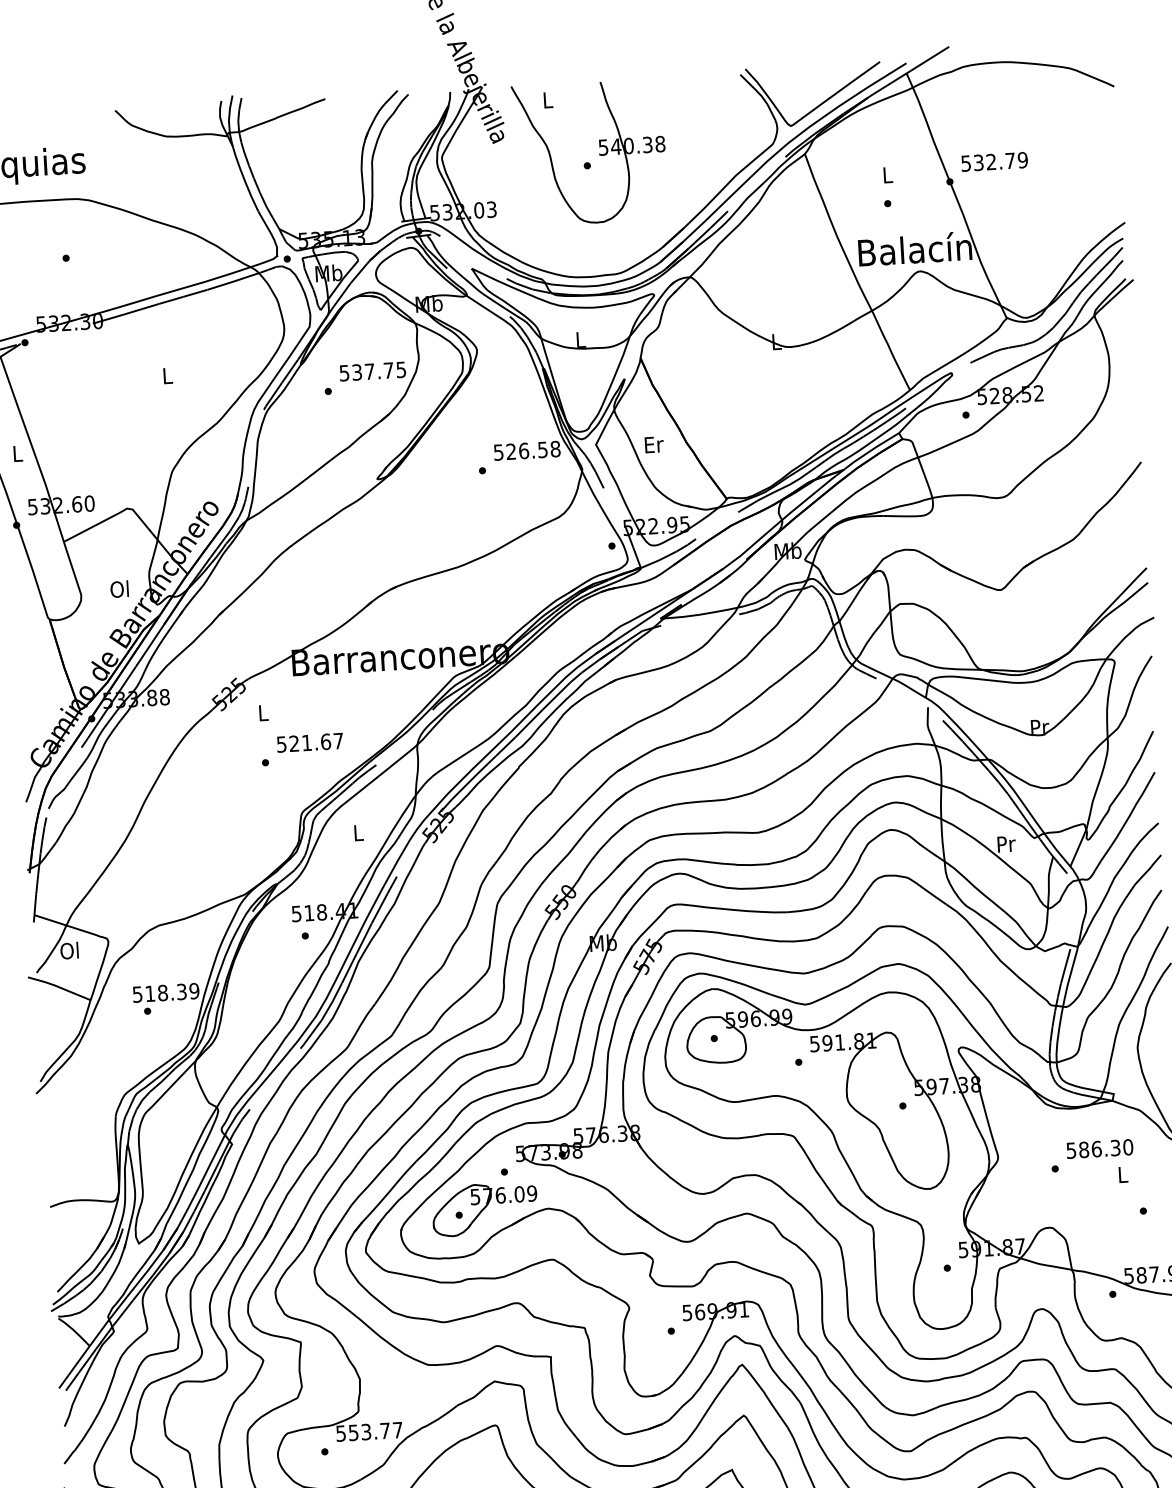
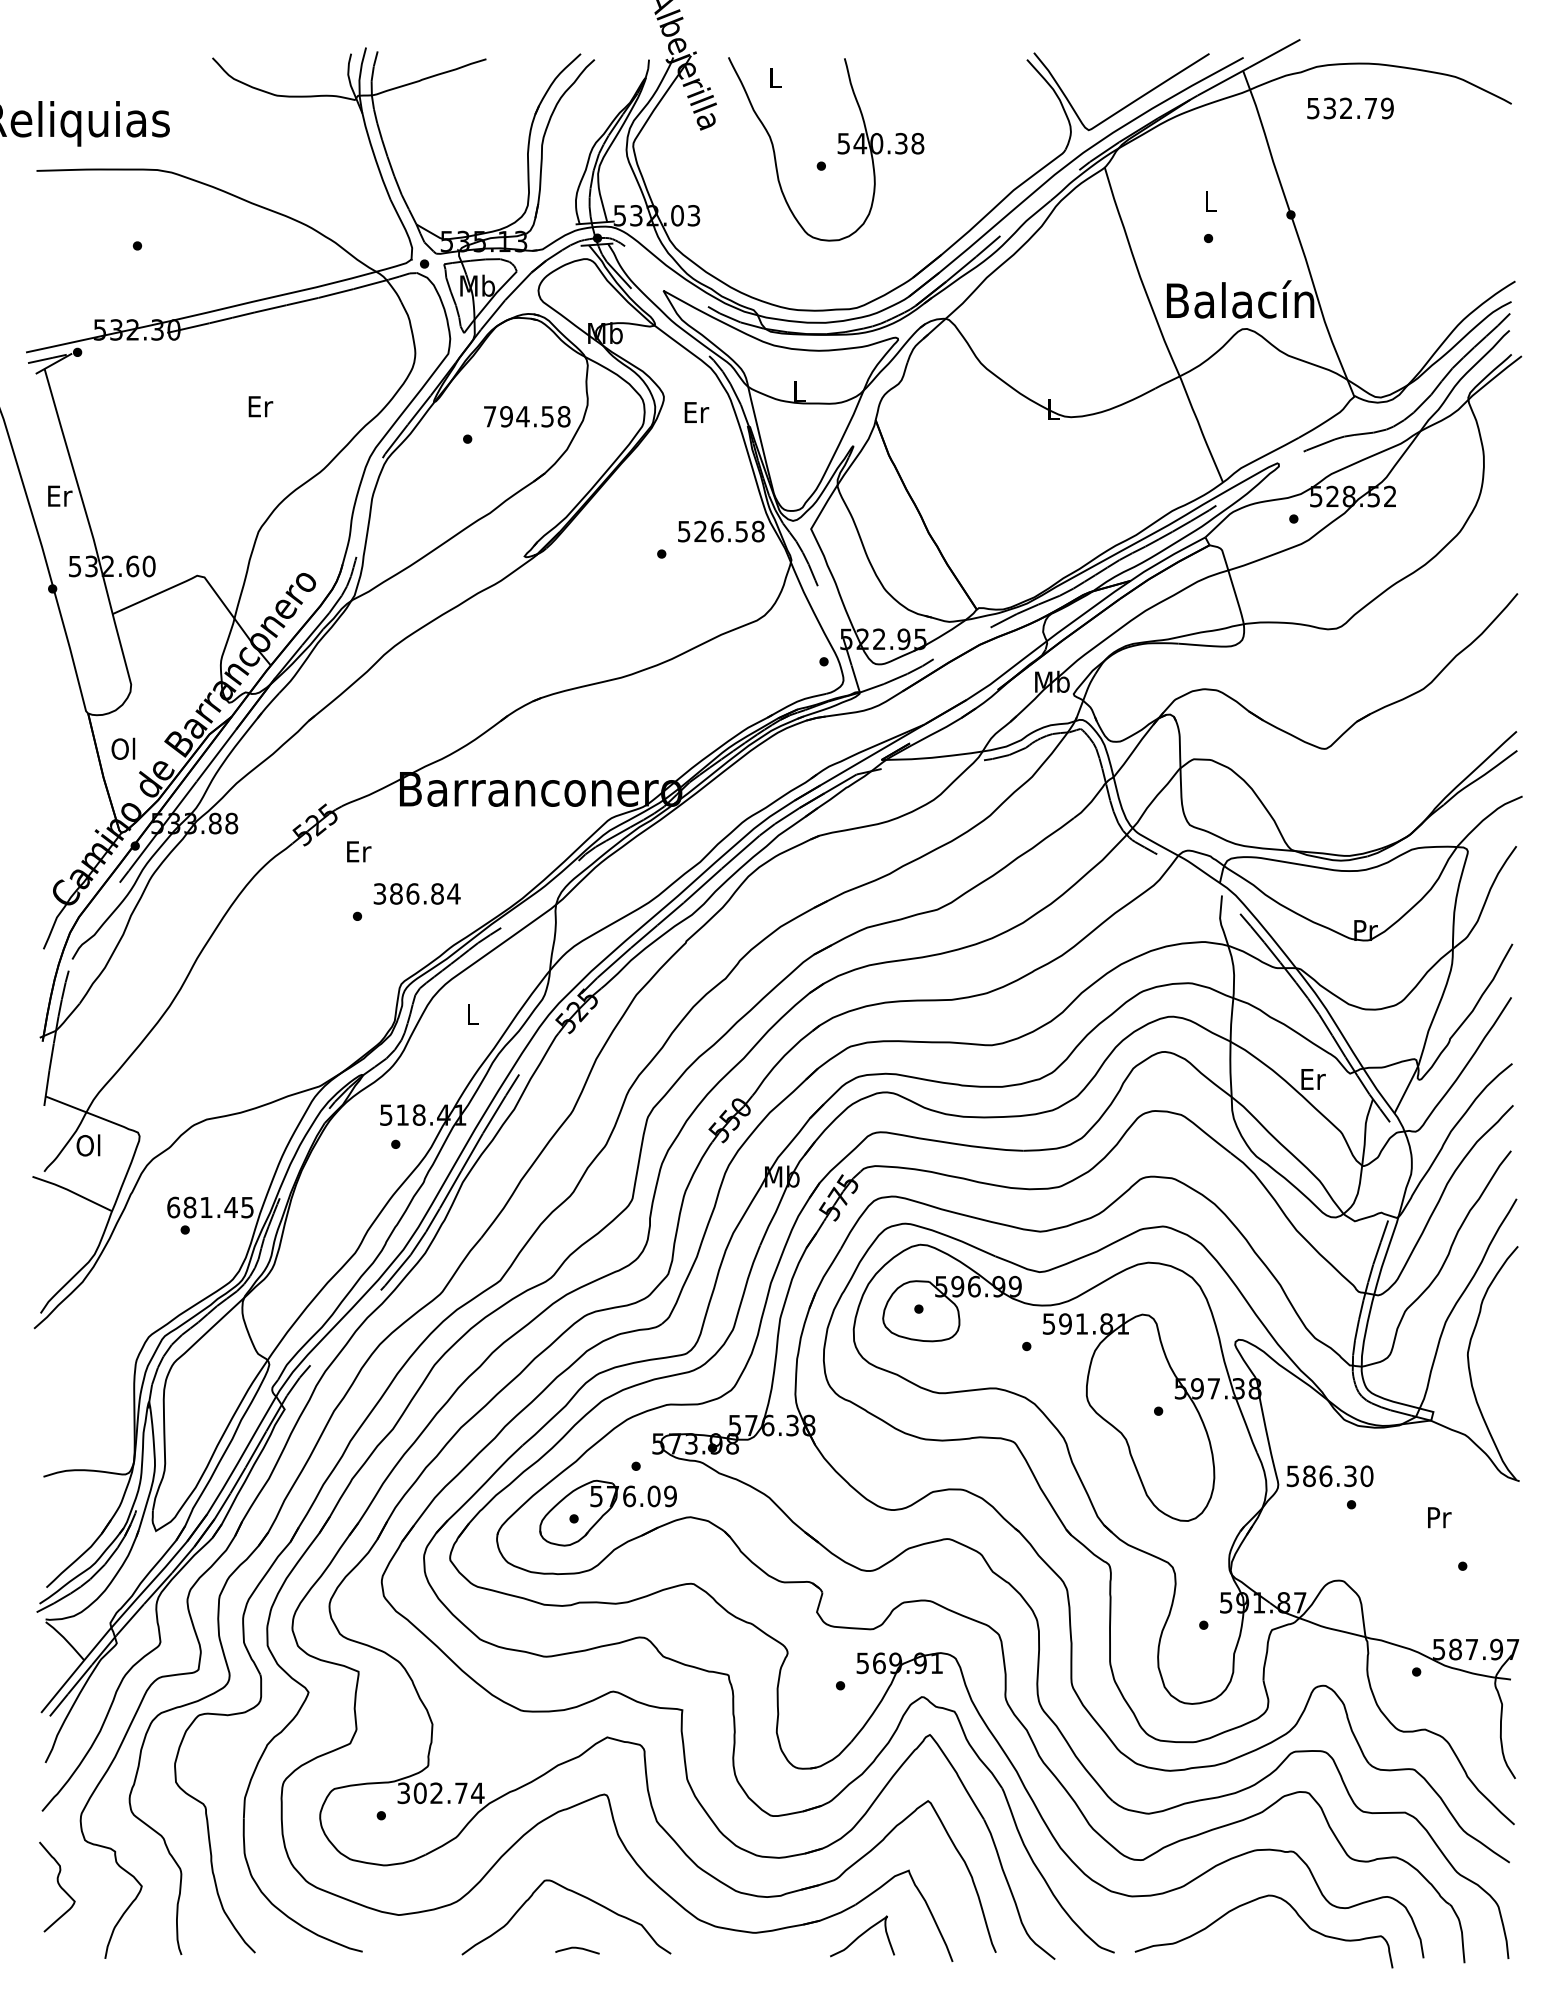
text: (994, 161) -> (1350, 108), moved
text: (373, 371) -> (527, 416), 537.75 -> 794.58
text: (167, 375) -> (260, 406), L -> Er
text: (654, 444) -> (696, 412), moved
text: (18, 453) -> (60, 495), L -> Er
text: (119, 588) -> (123, 748), moved
text: (264, 712) -> (359, 851), L -> Er
text: (310, 742) -> (417, 893), 521.67 -> 386.84
text: (1006, 844) -> (1313, 1079), Pr -> Er
text: (165, 992) -> (210, 1207), 518.39 -> 681.45
text: (1099, 1149) -> (1329, 1476), moved
text: (1123, 1174) -> (1439, 1517), L -> Pr
text: (369, 1432) -> (441, 1793), 553.77 -> 302.74

